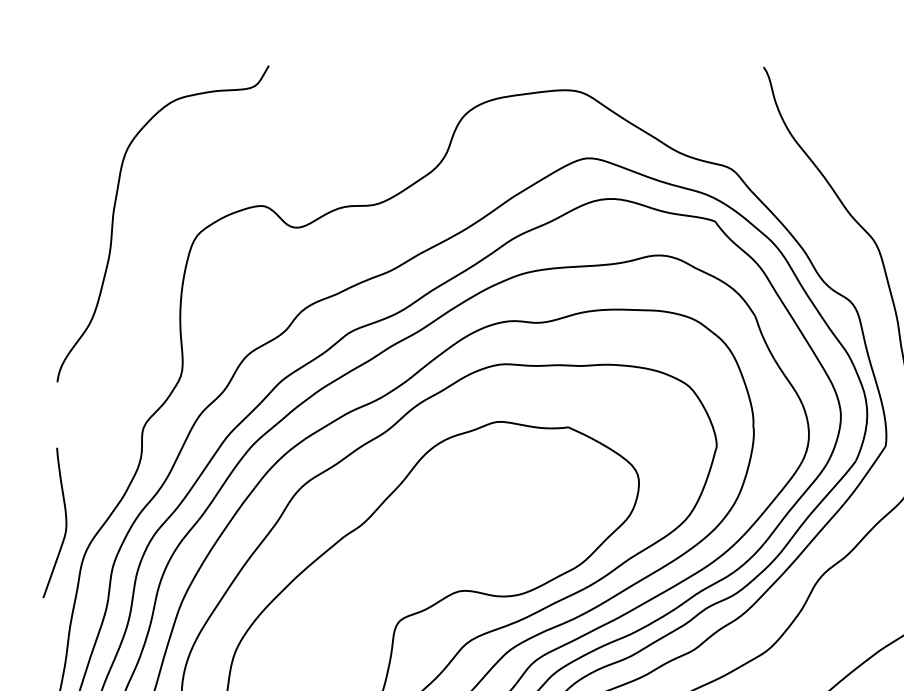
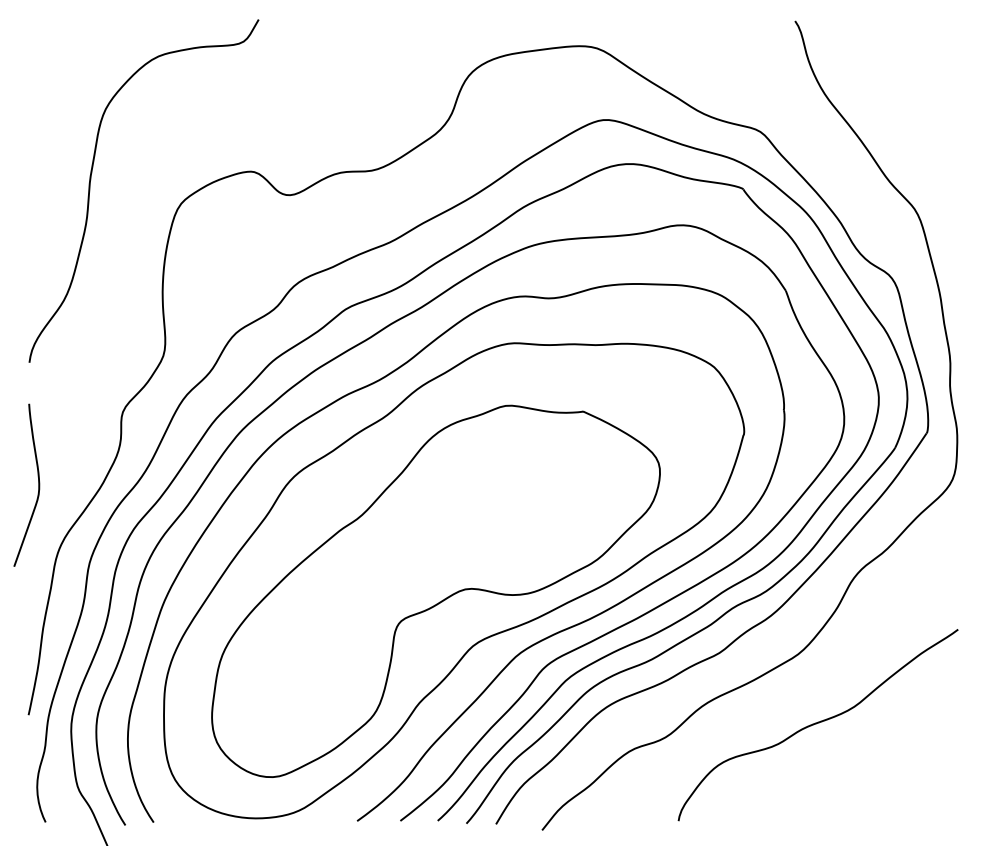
curve: (65, 522) -> (38, 484), moved

